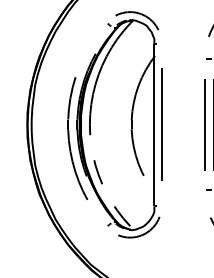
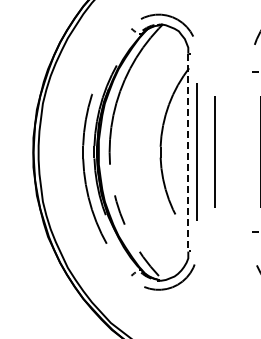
line: (204, 124) -> (214, 151), moved
line: (154, 125) -> (188, 152), solid -> dashed

